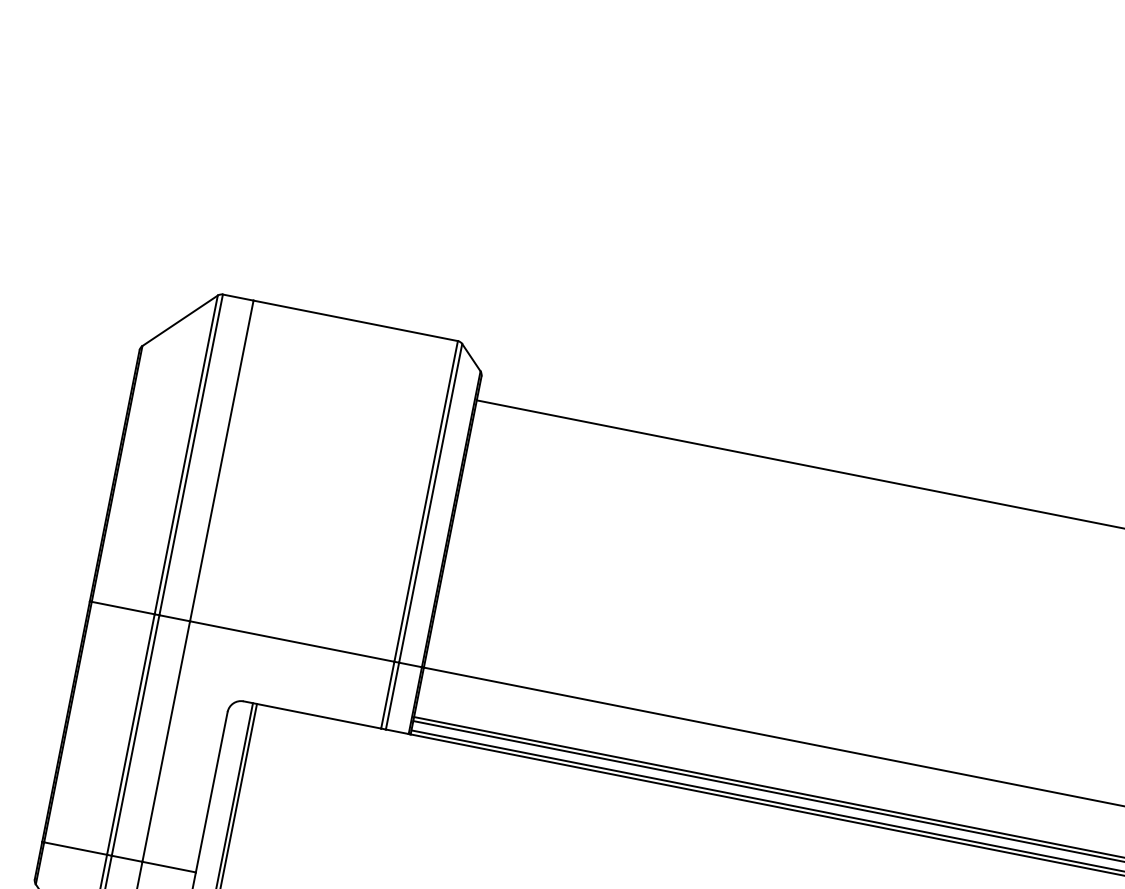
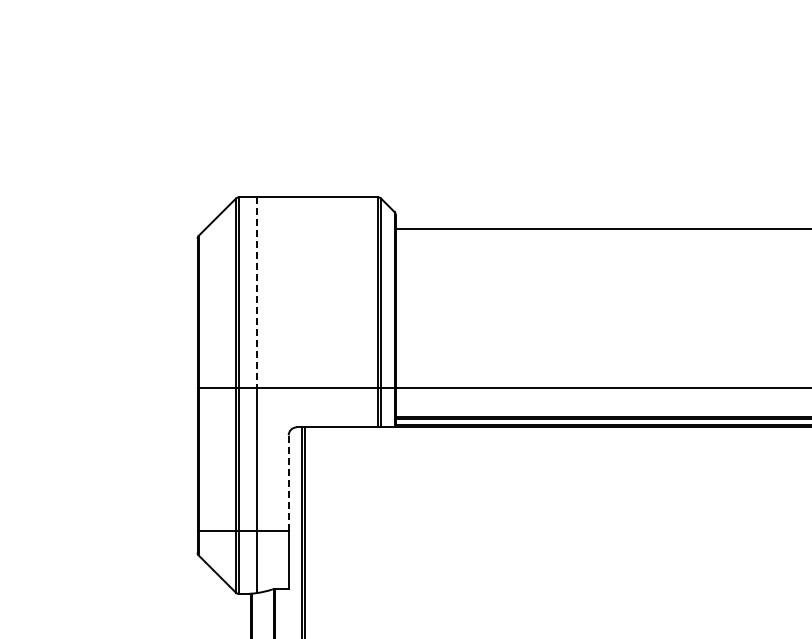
line: (222, 462) -> (257, 293), solid -> dashed
line: (211, 791) -> (288, 482), solid -> dashed

